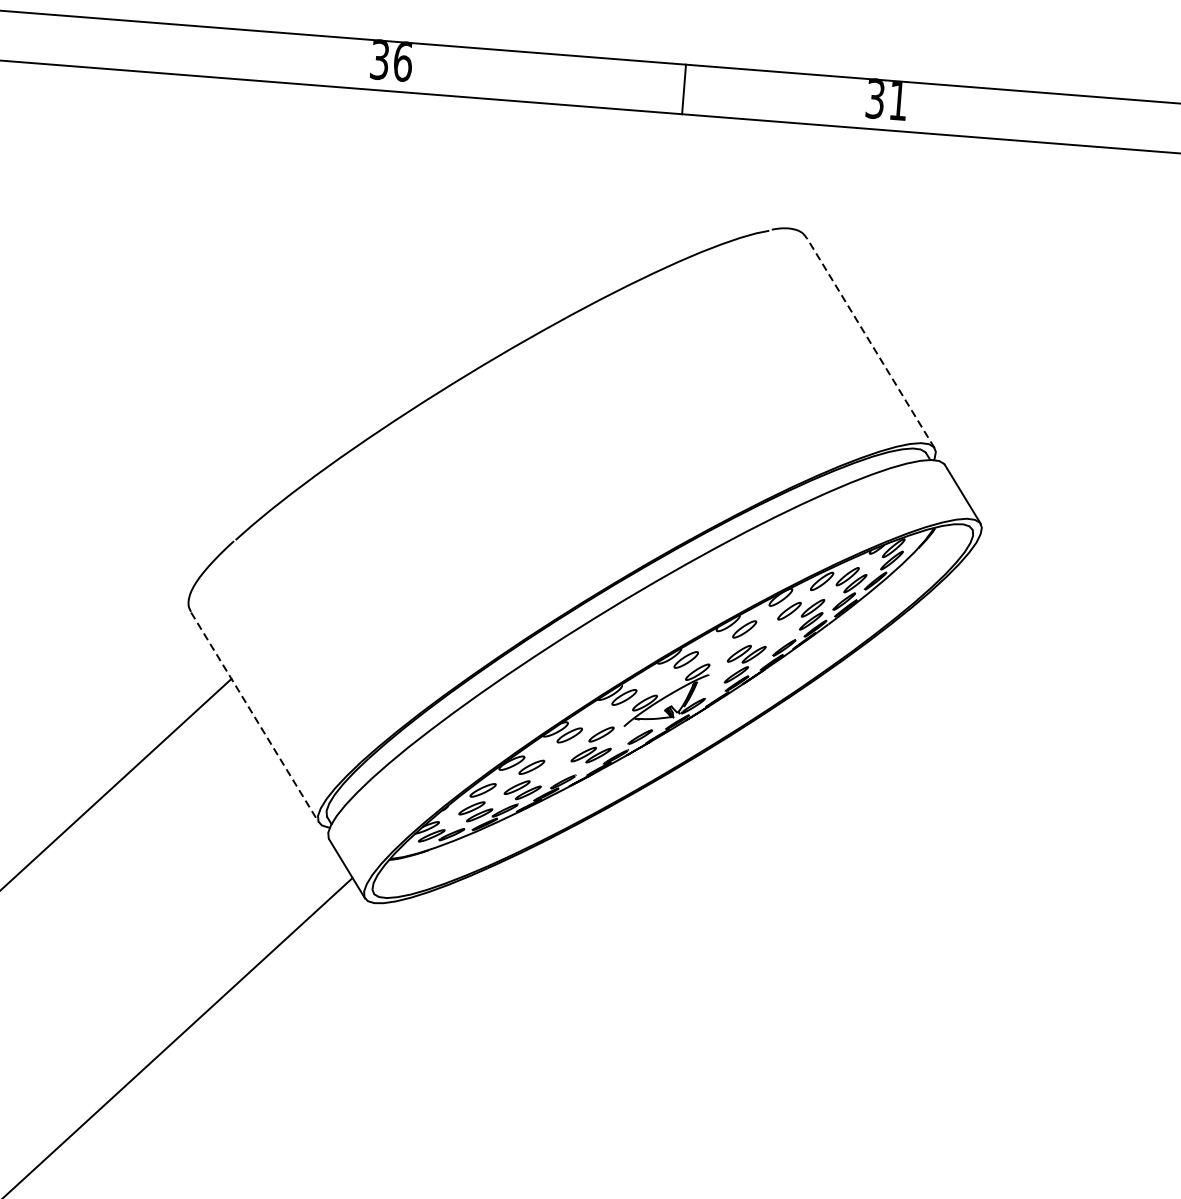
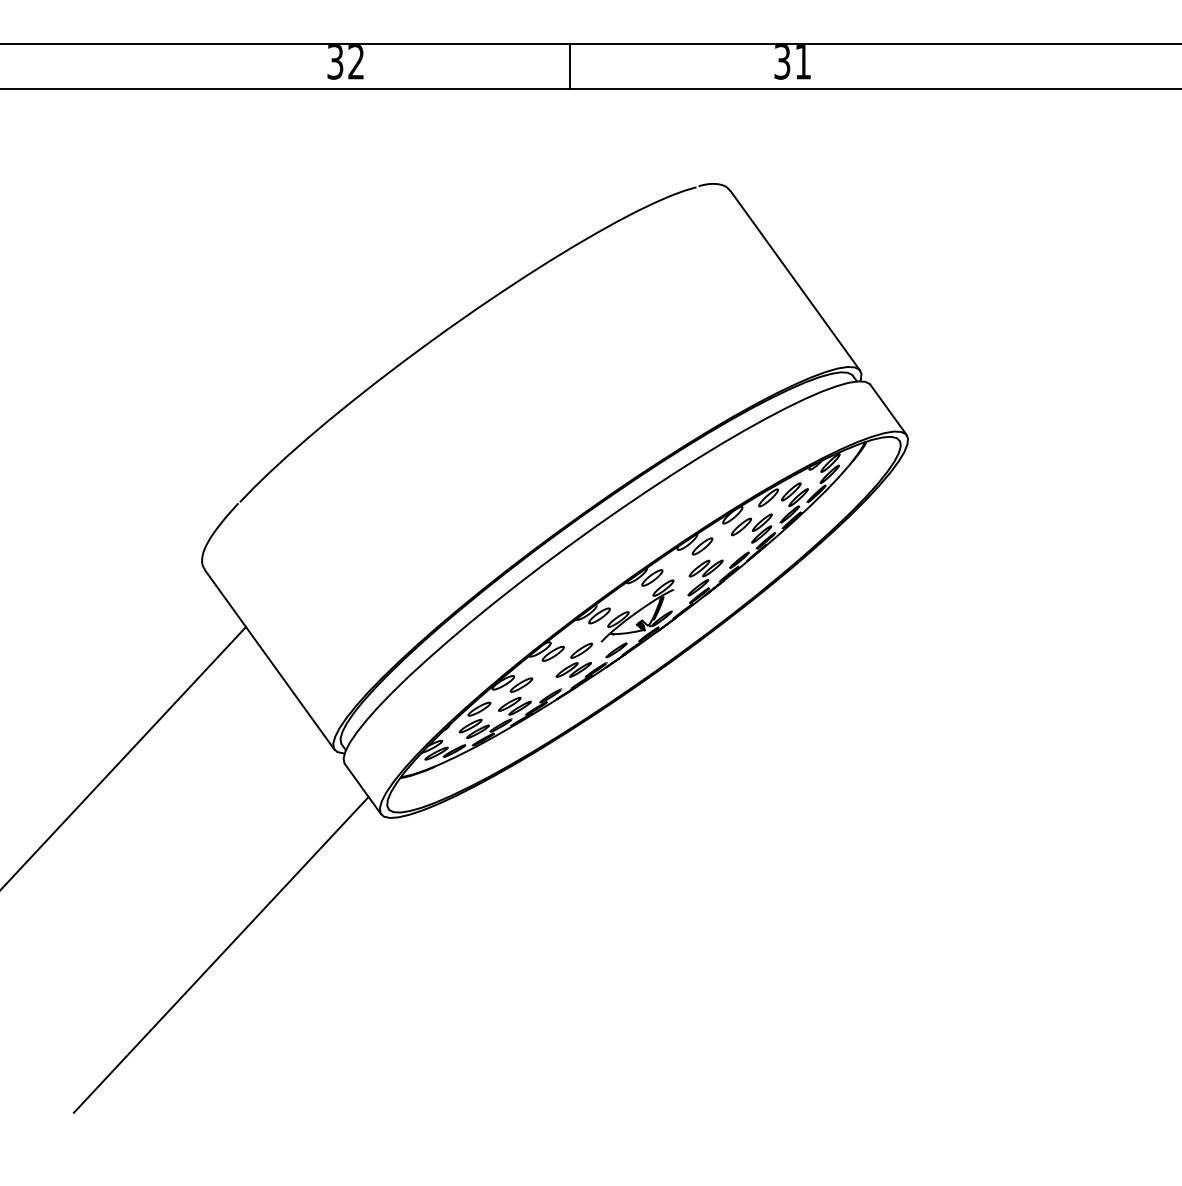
text: (403, 62) -> (356, 62), 36 -> 32
line: (684, 89) -> (570, 66), moved
line: (870, 342) -> (795, 280), dashed -> solid
line: (254, 718) -> (269, 660), dashed -> solid

